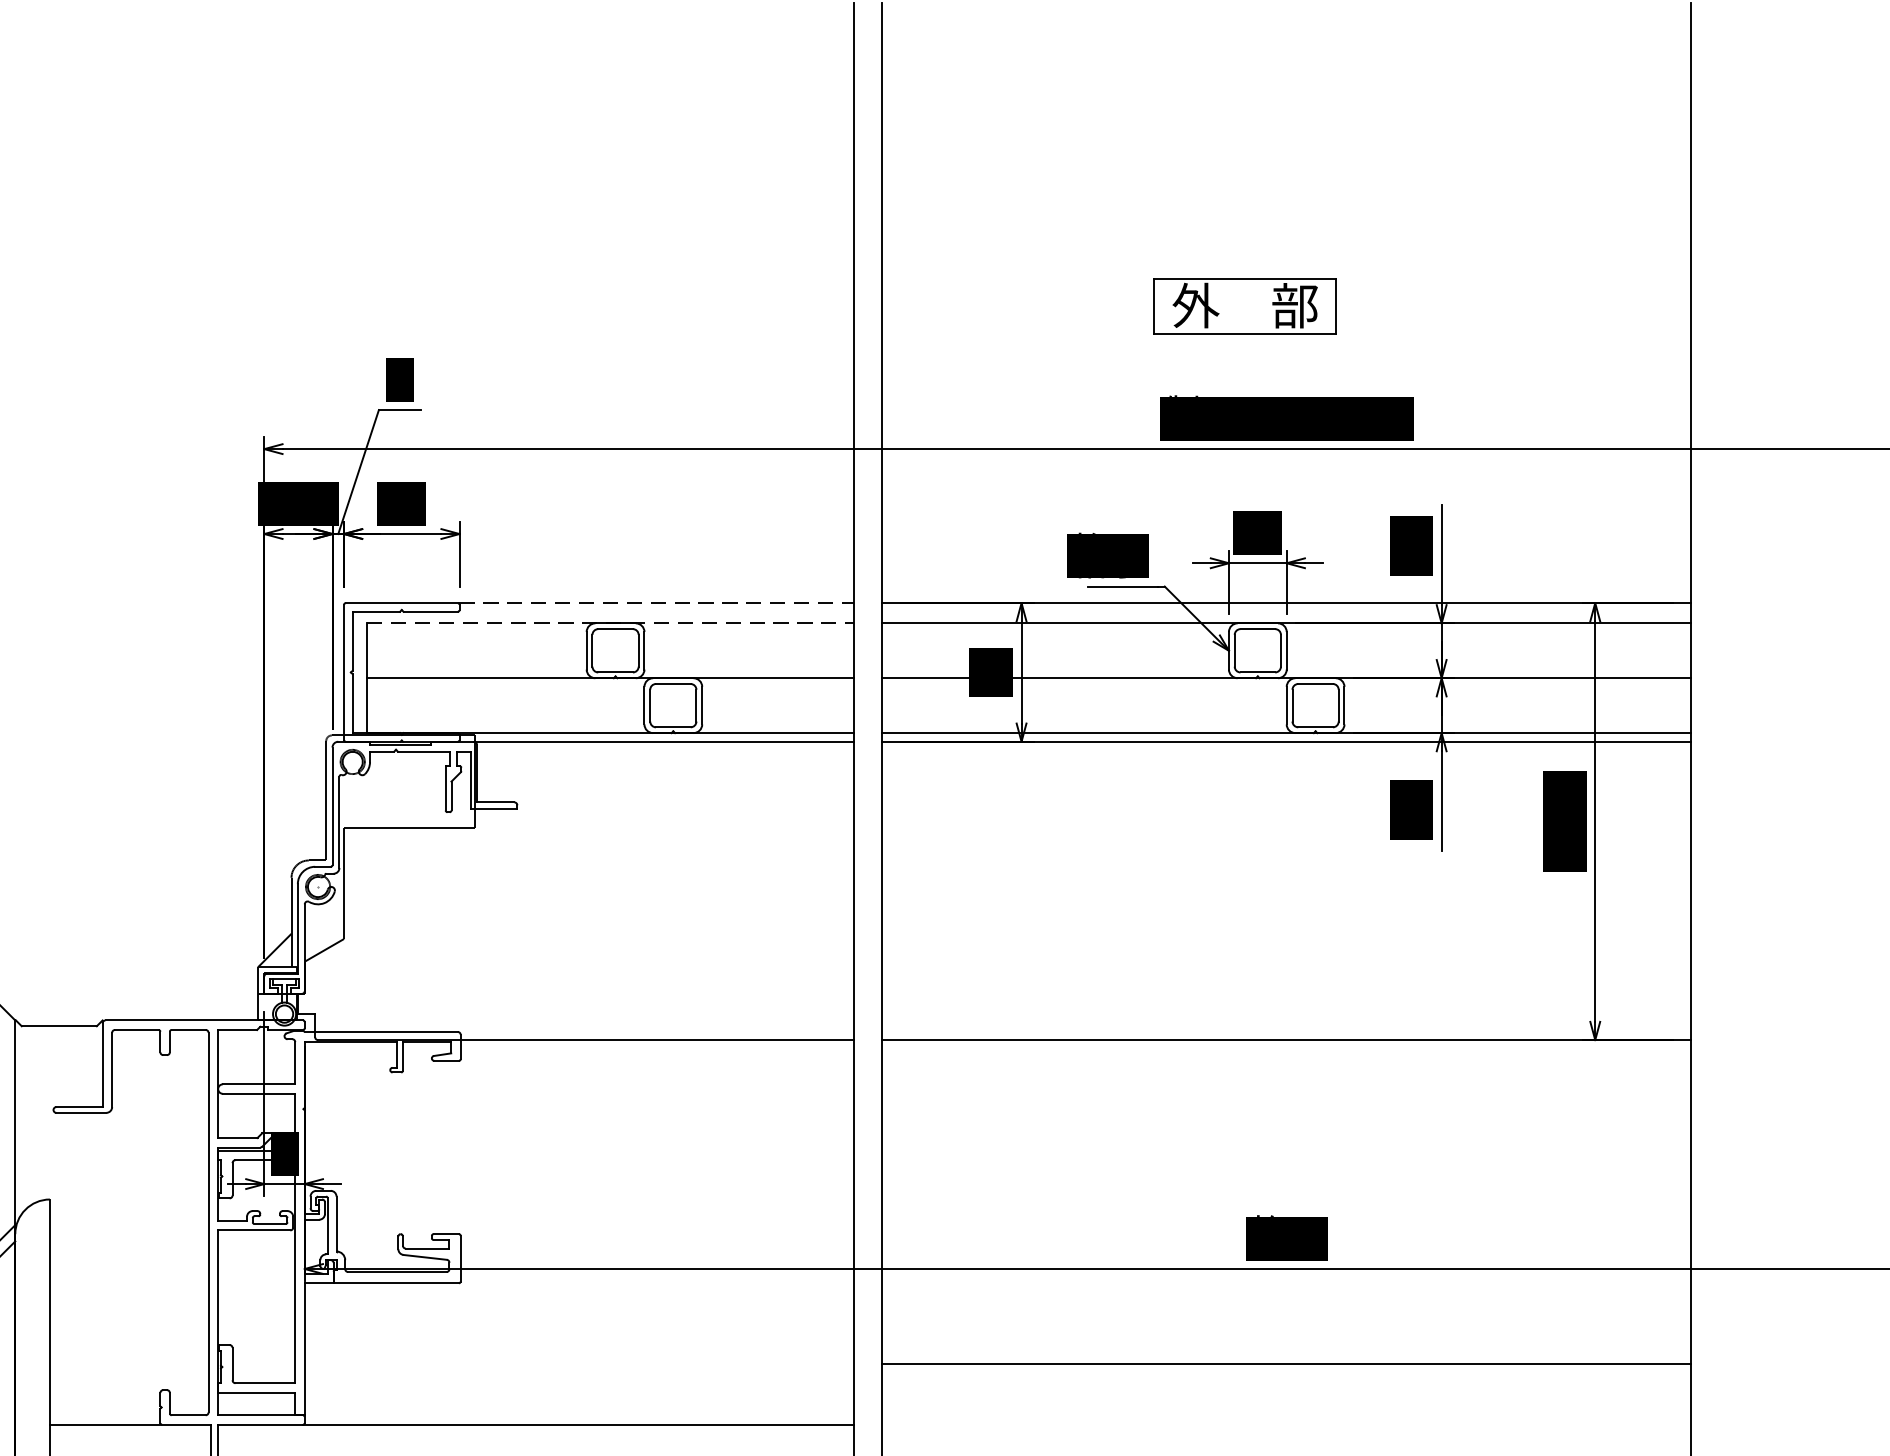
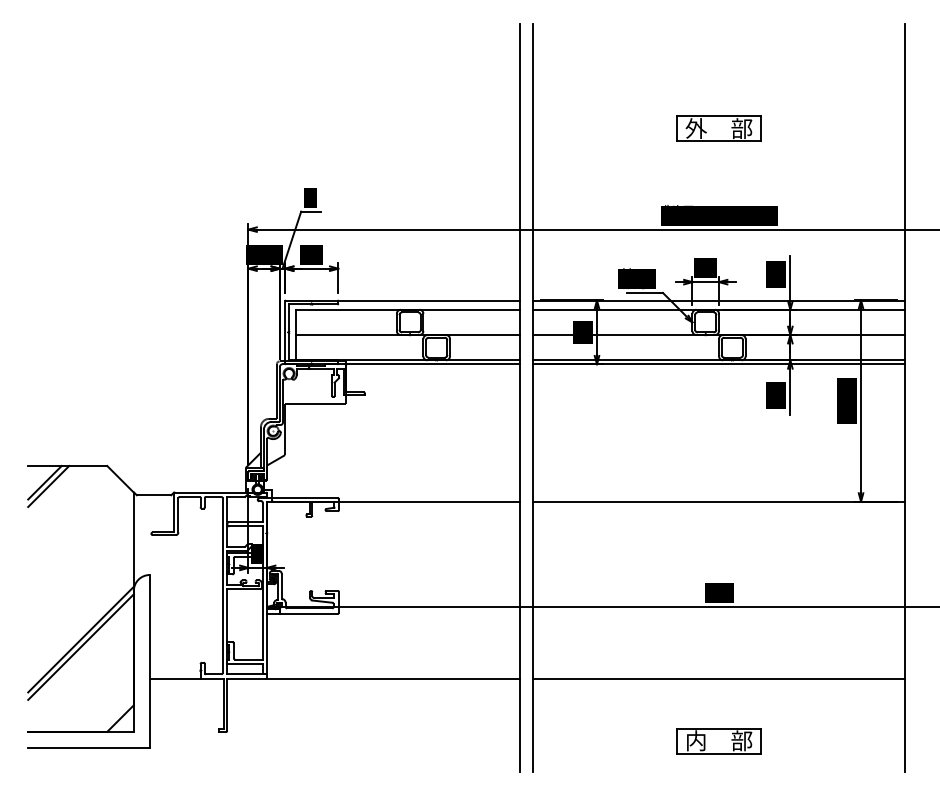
part: (1244, 305) -> (718, 128), moved
line: (655, 603) -> (428, 300), dashed -> solid
line: (609, 622) -> (407, 309), dashed -> solid
text: (1285, 1237) -> (718, 592), 格子 -> SW
line: (1285, 1363) -> (718, 678), moved

